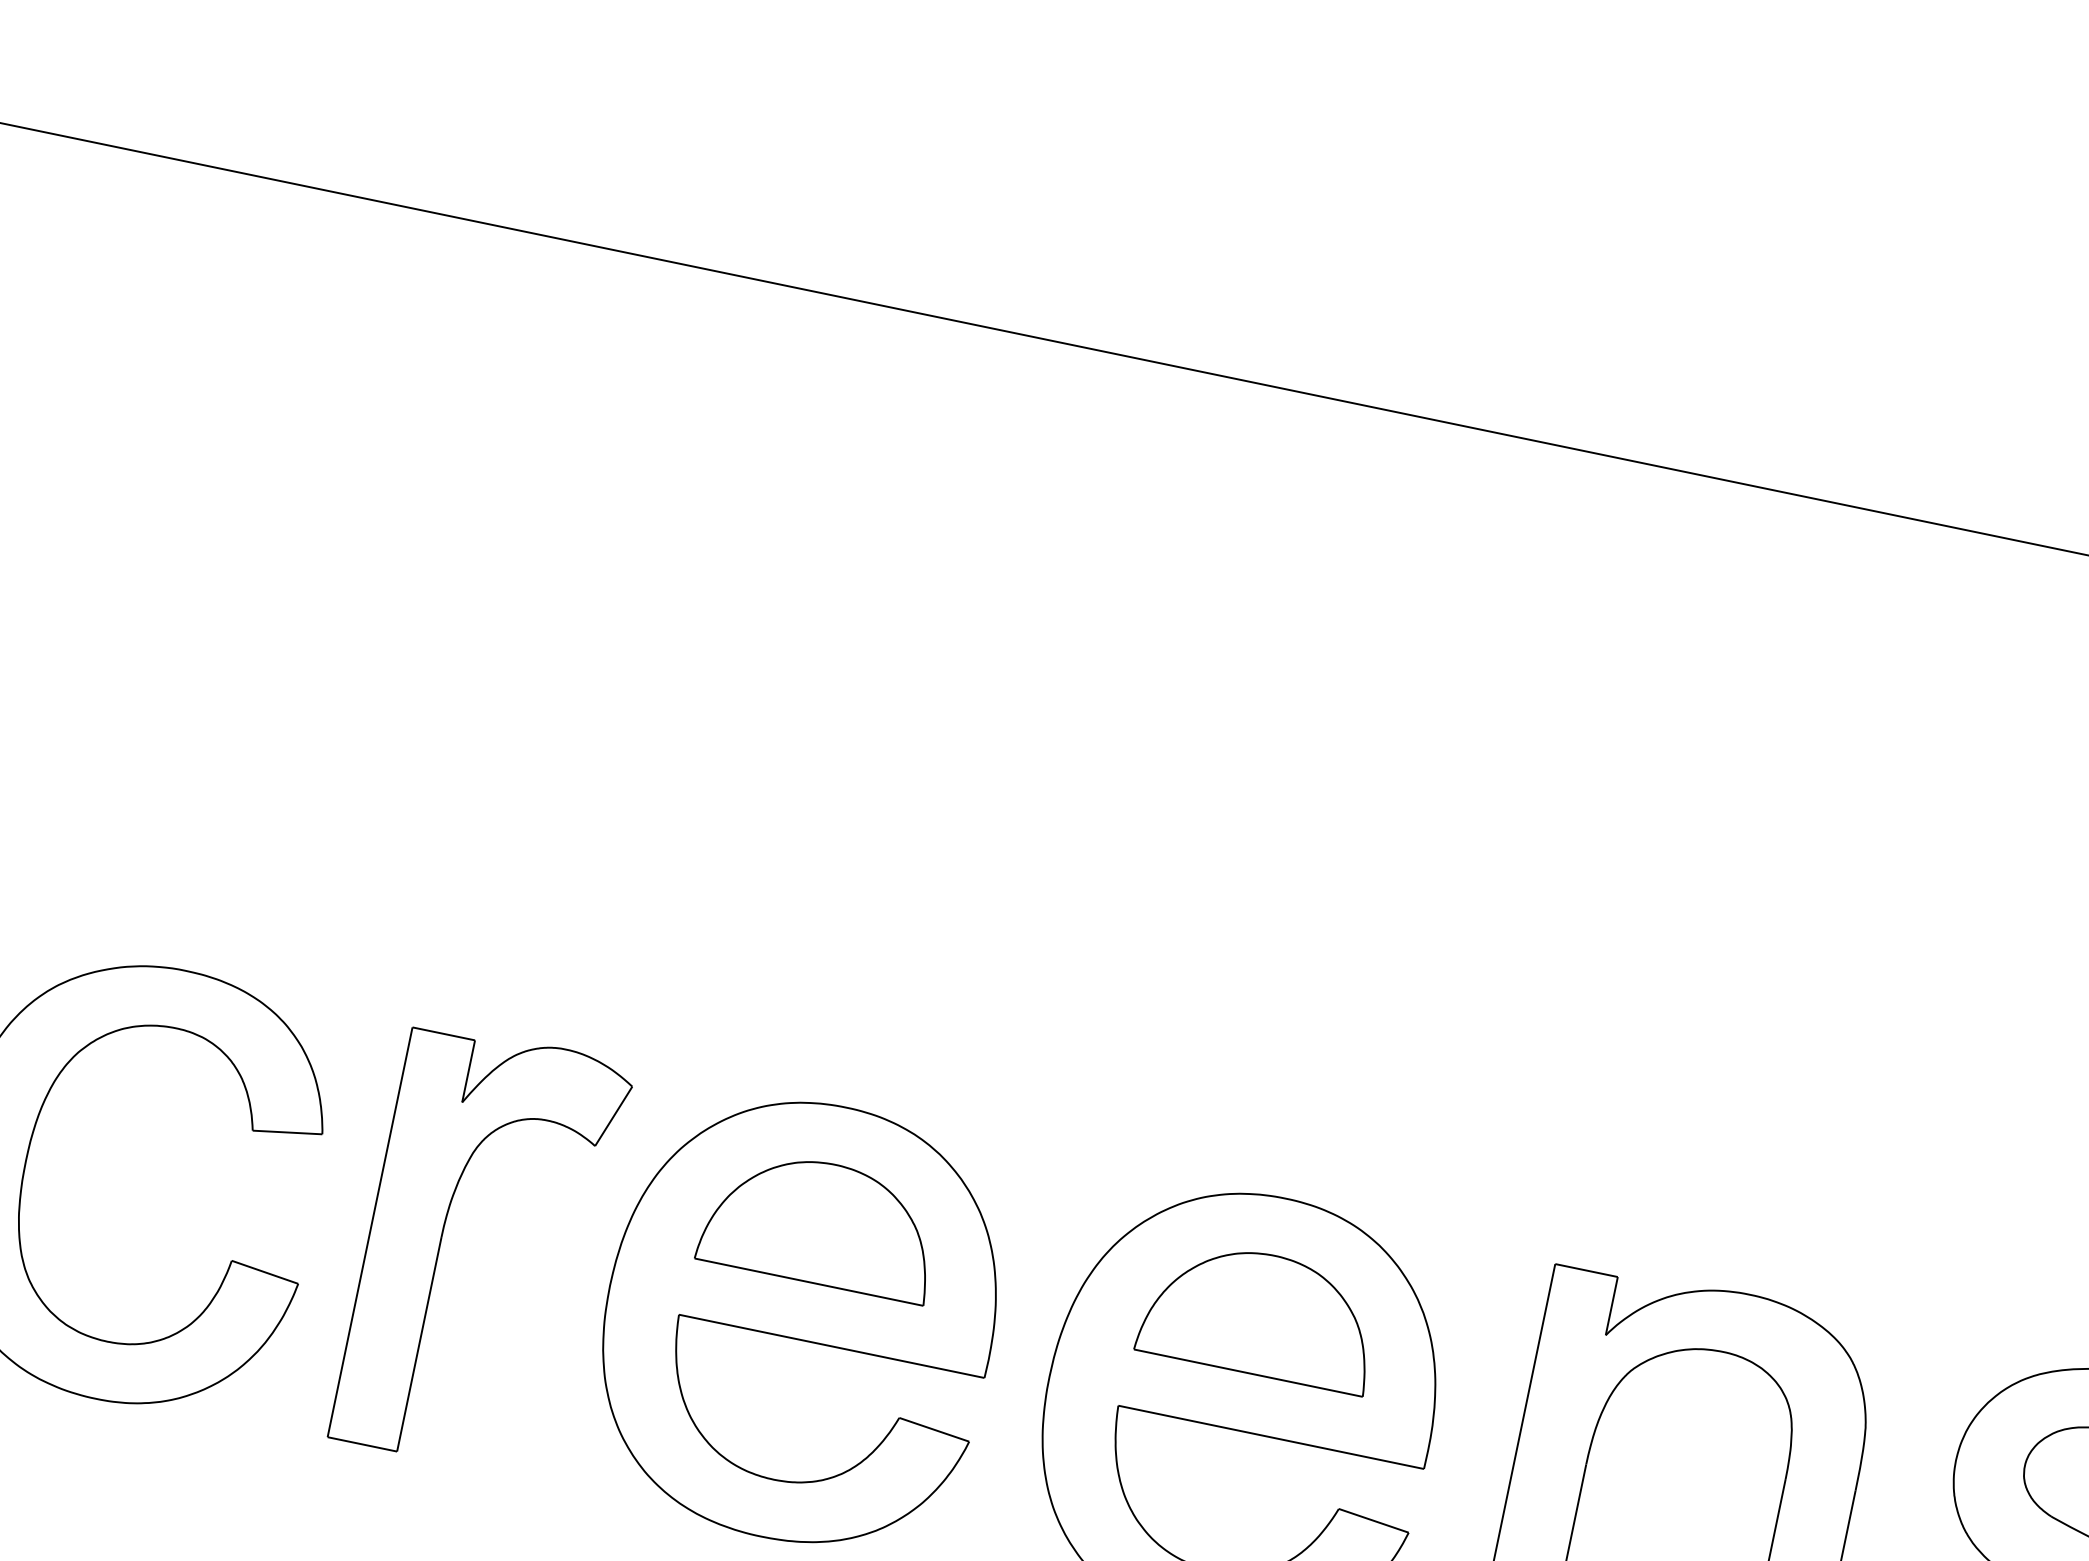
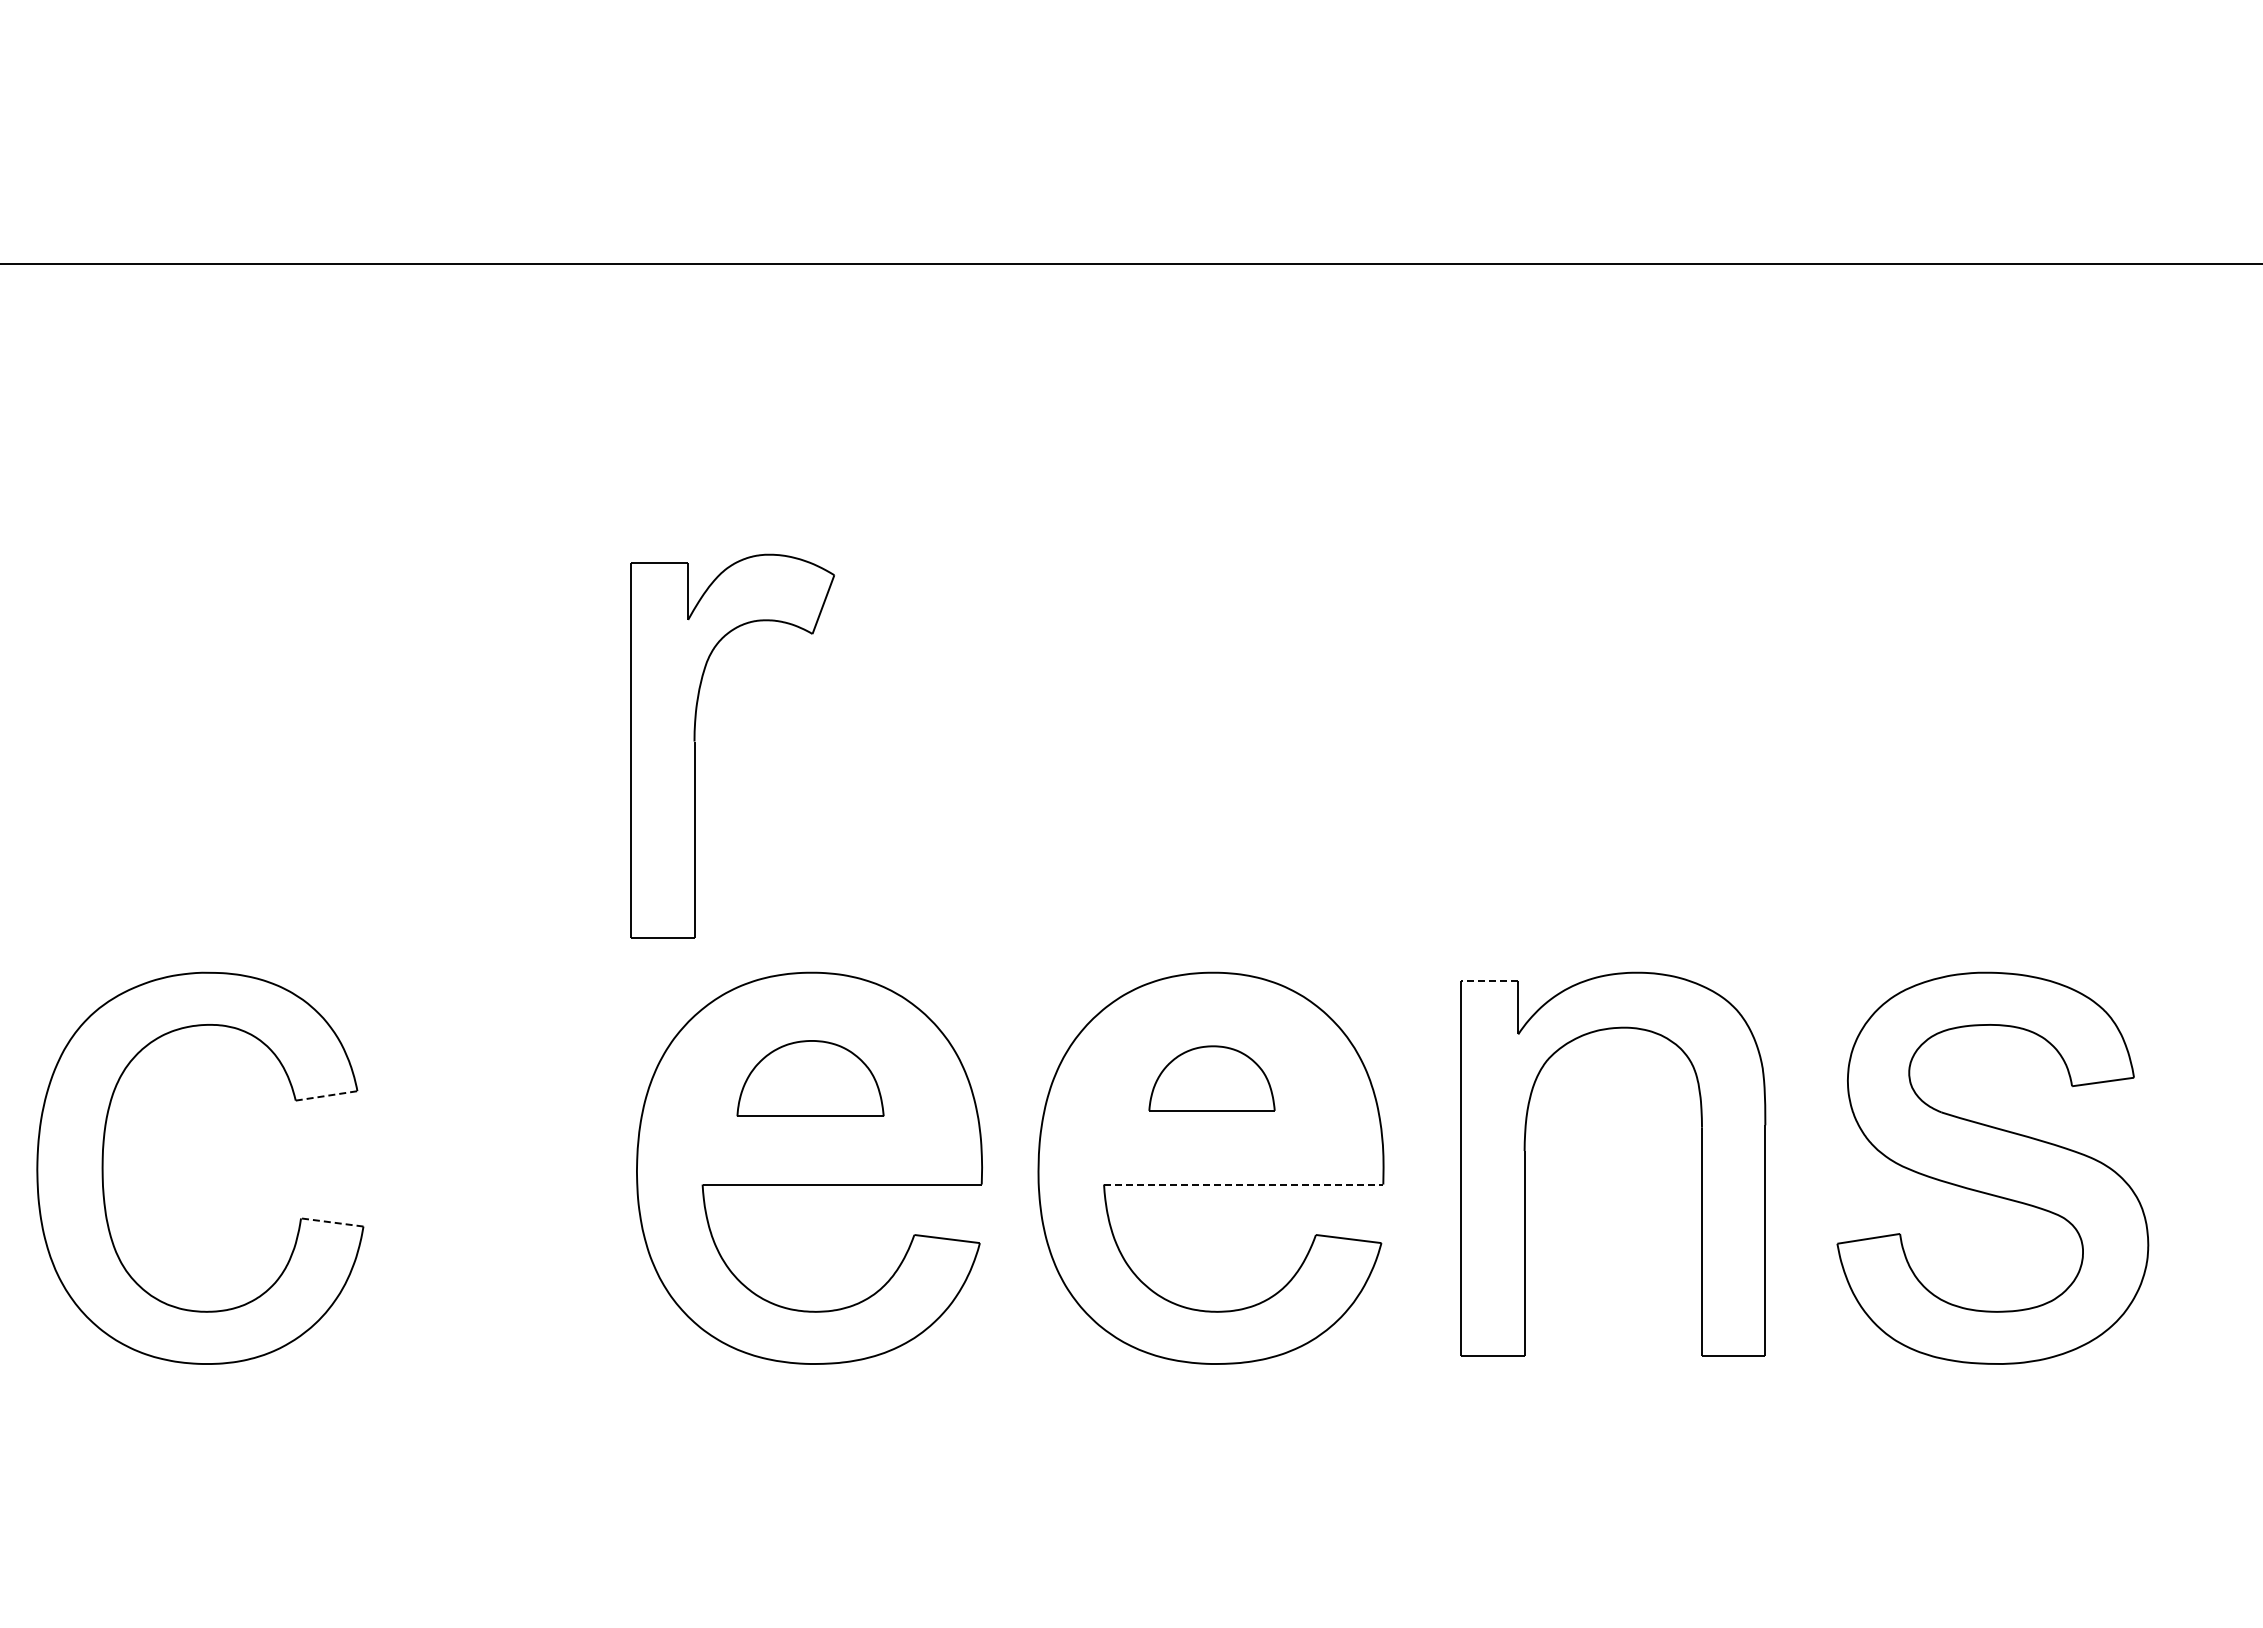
line: (288, 1132) -> (327, 1095), solid -> dashed
part: (821, 1223) -> (810, 1078), size x0.7
part: (441, 1241) -> (695, 745), moved
line: (1586, 1270) -> (1489, 981), solid -> dashed
line: (264, 1272) -> (331, 1222), solid -> dashed
part: (1259, 1314) -> (1211, 1078), size x0.6
line: (1270, 1437) -> (1243, 1184), solid -> dashed

